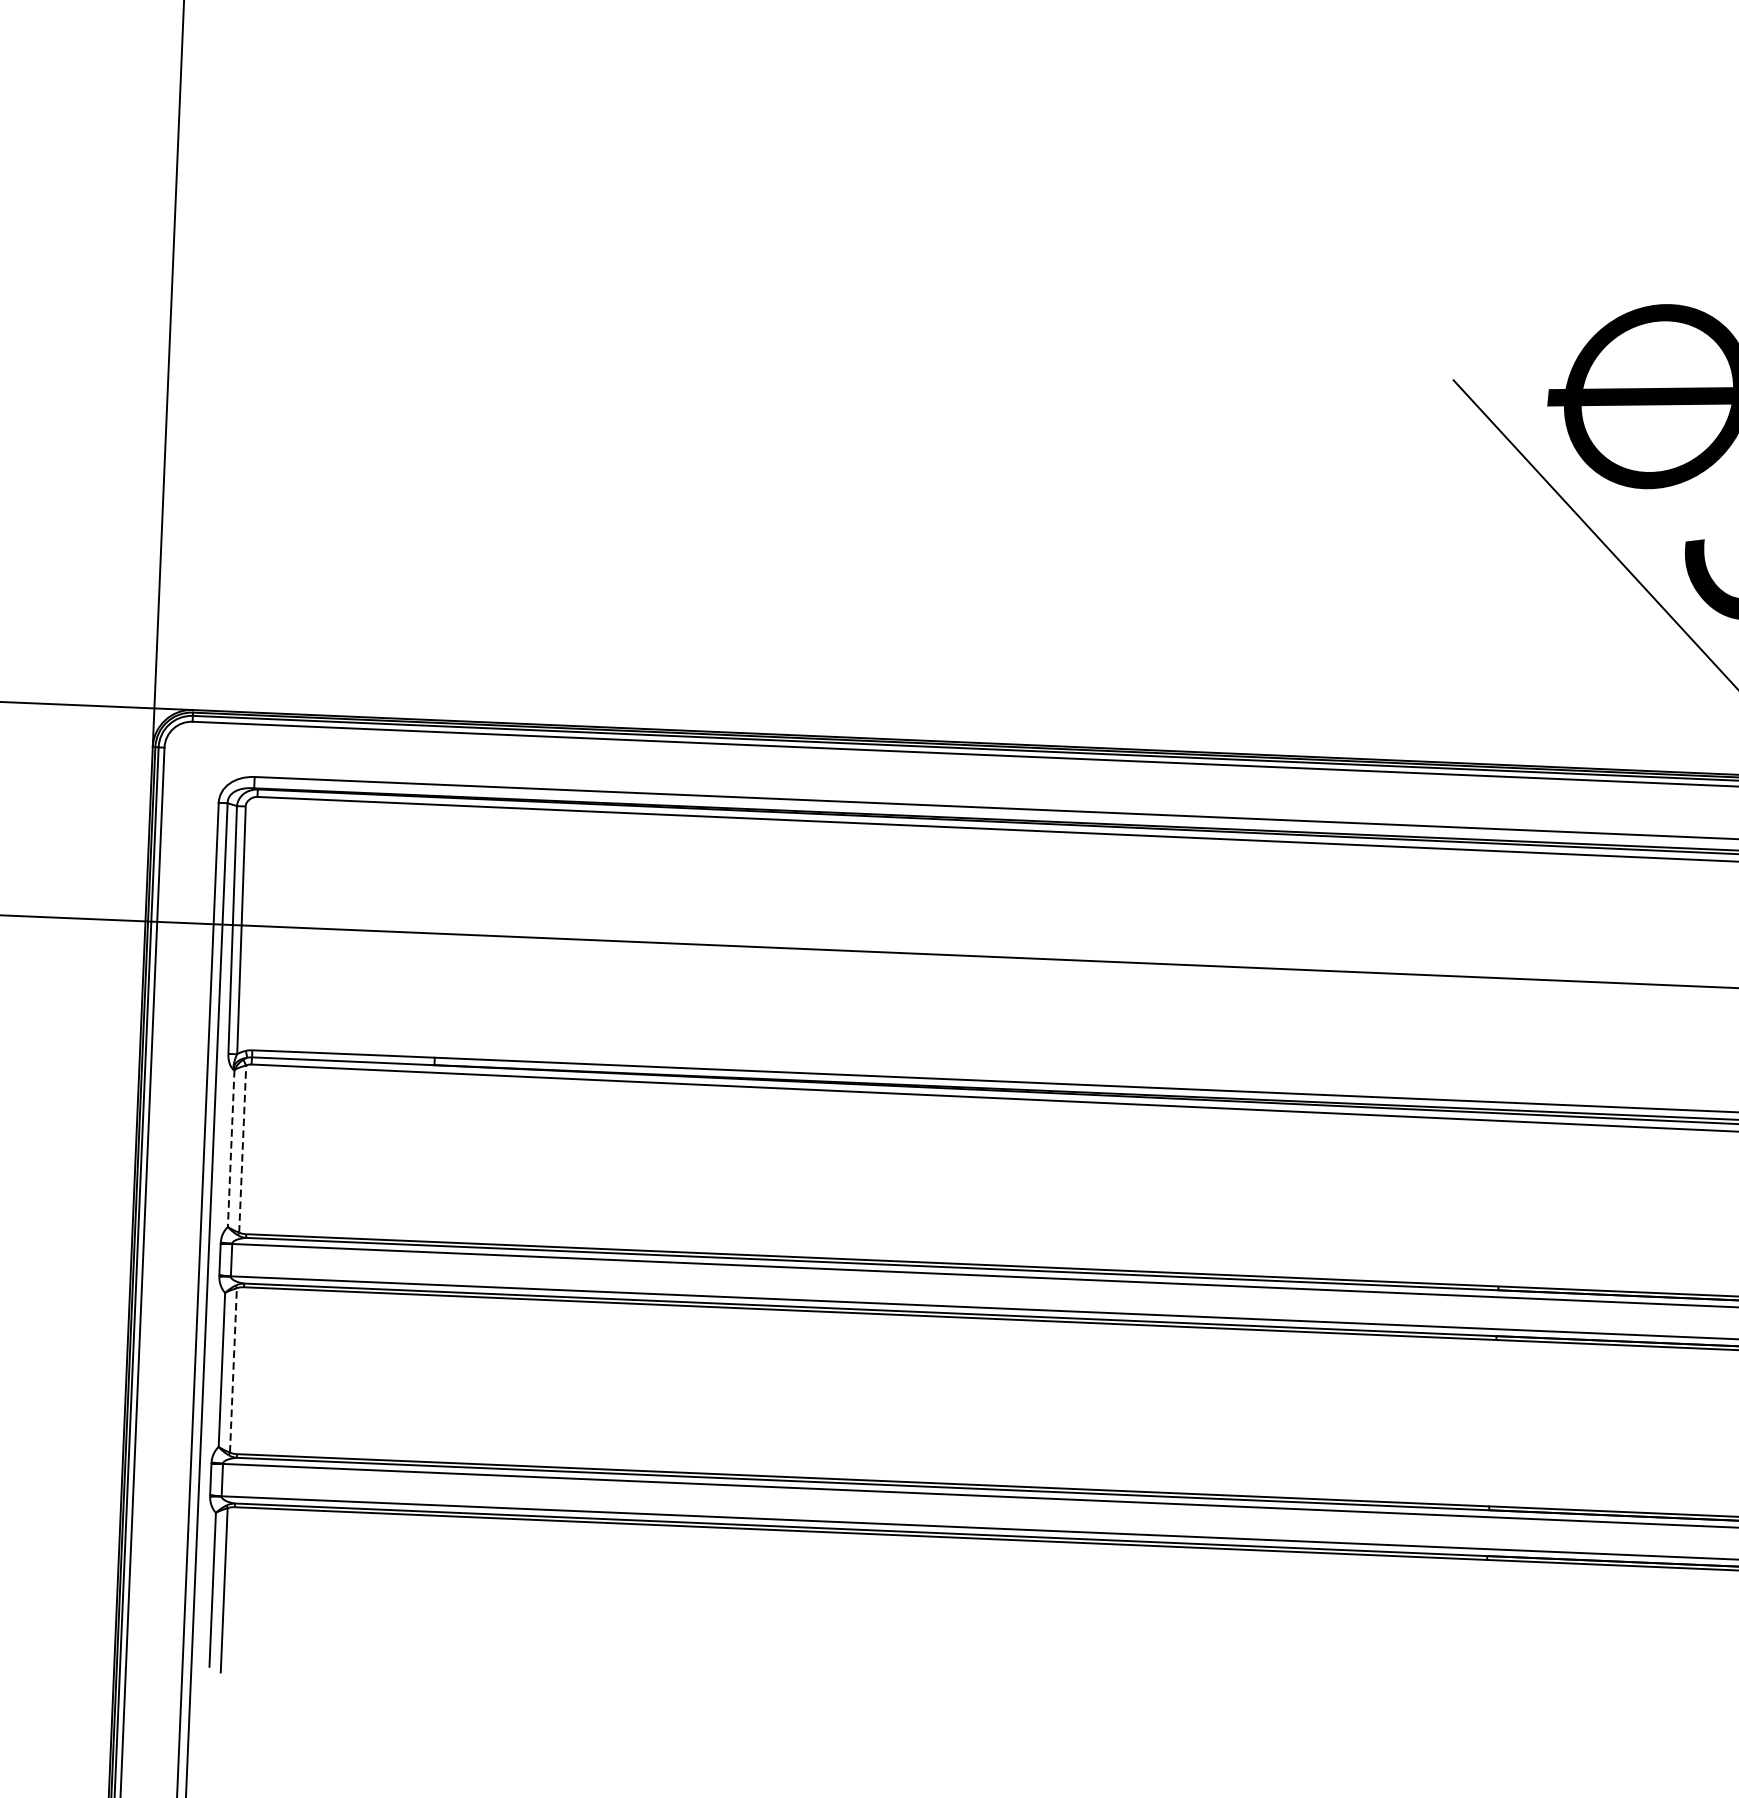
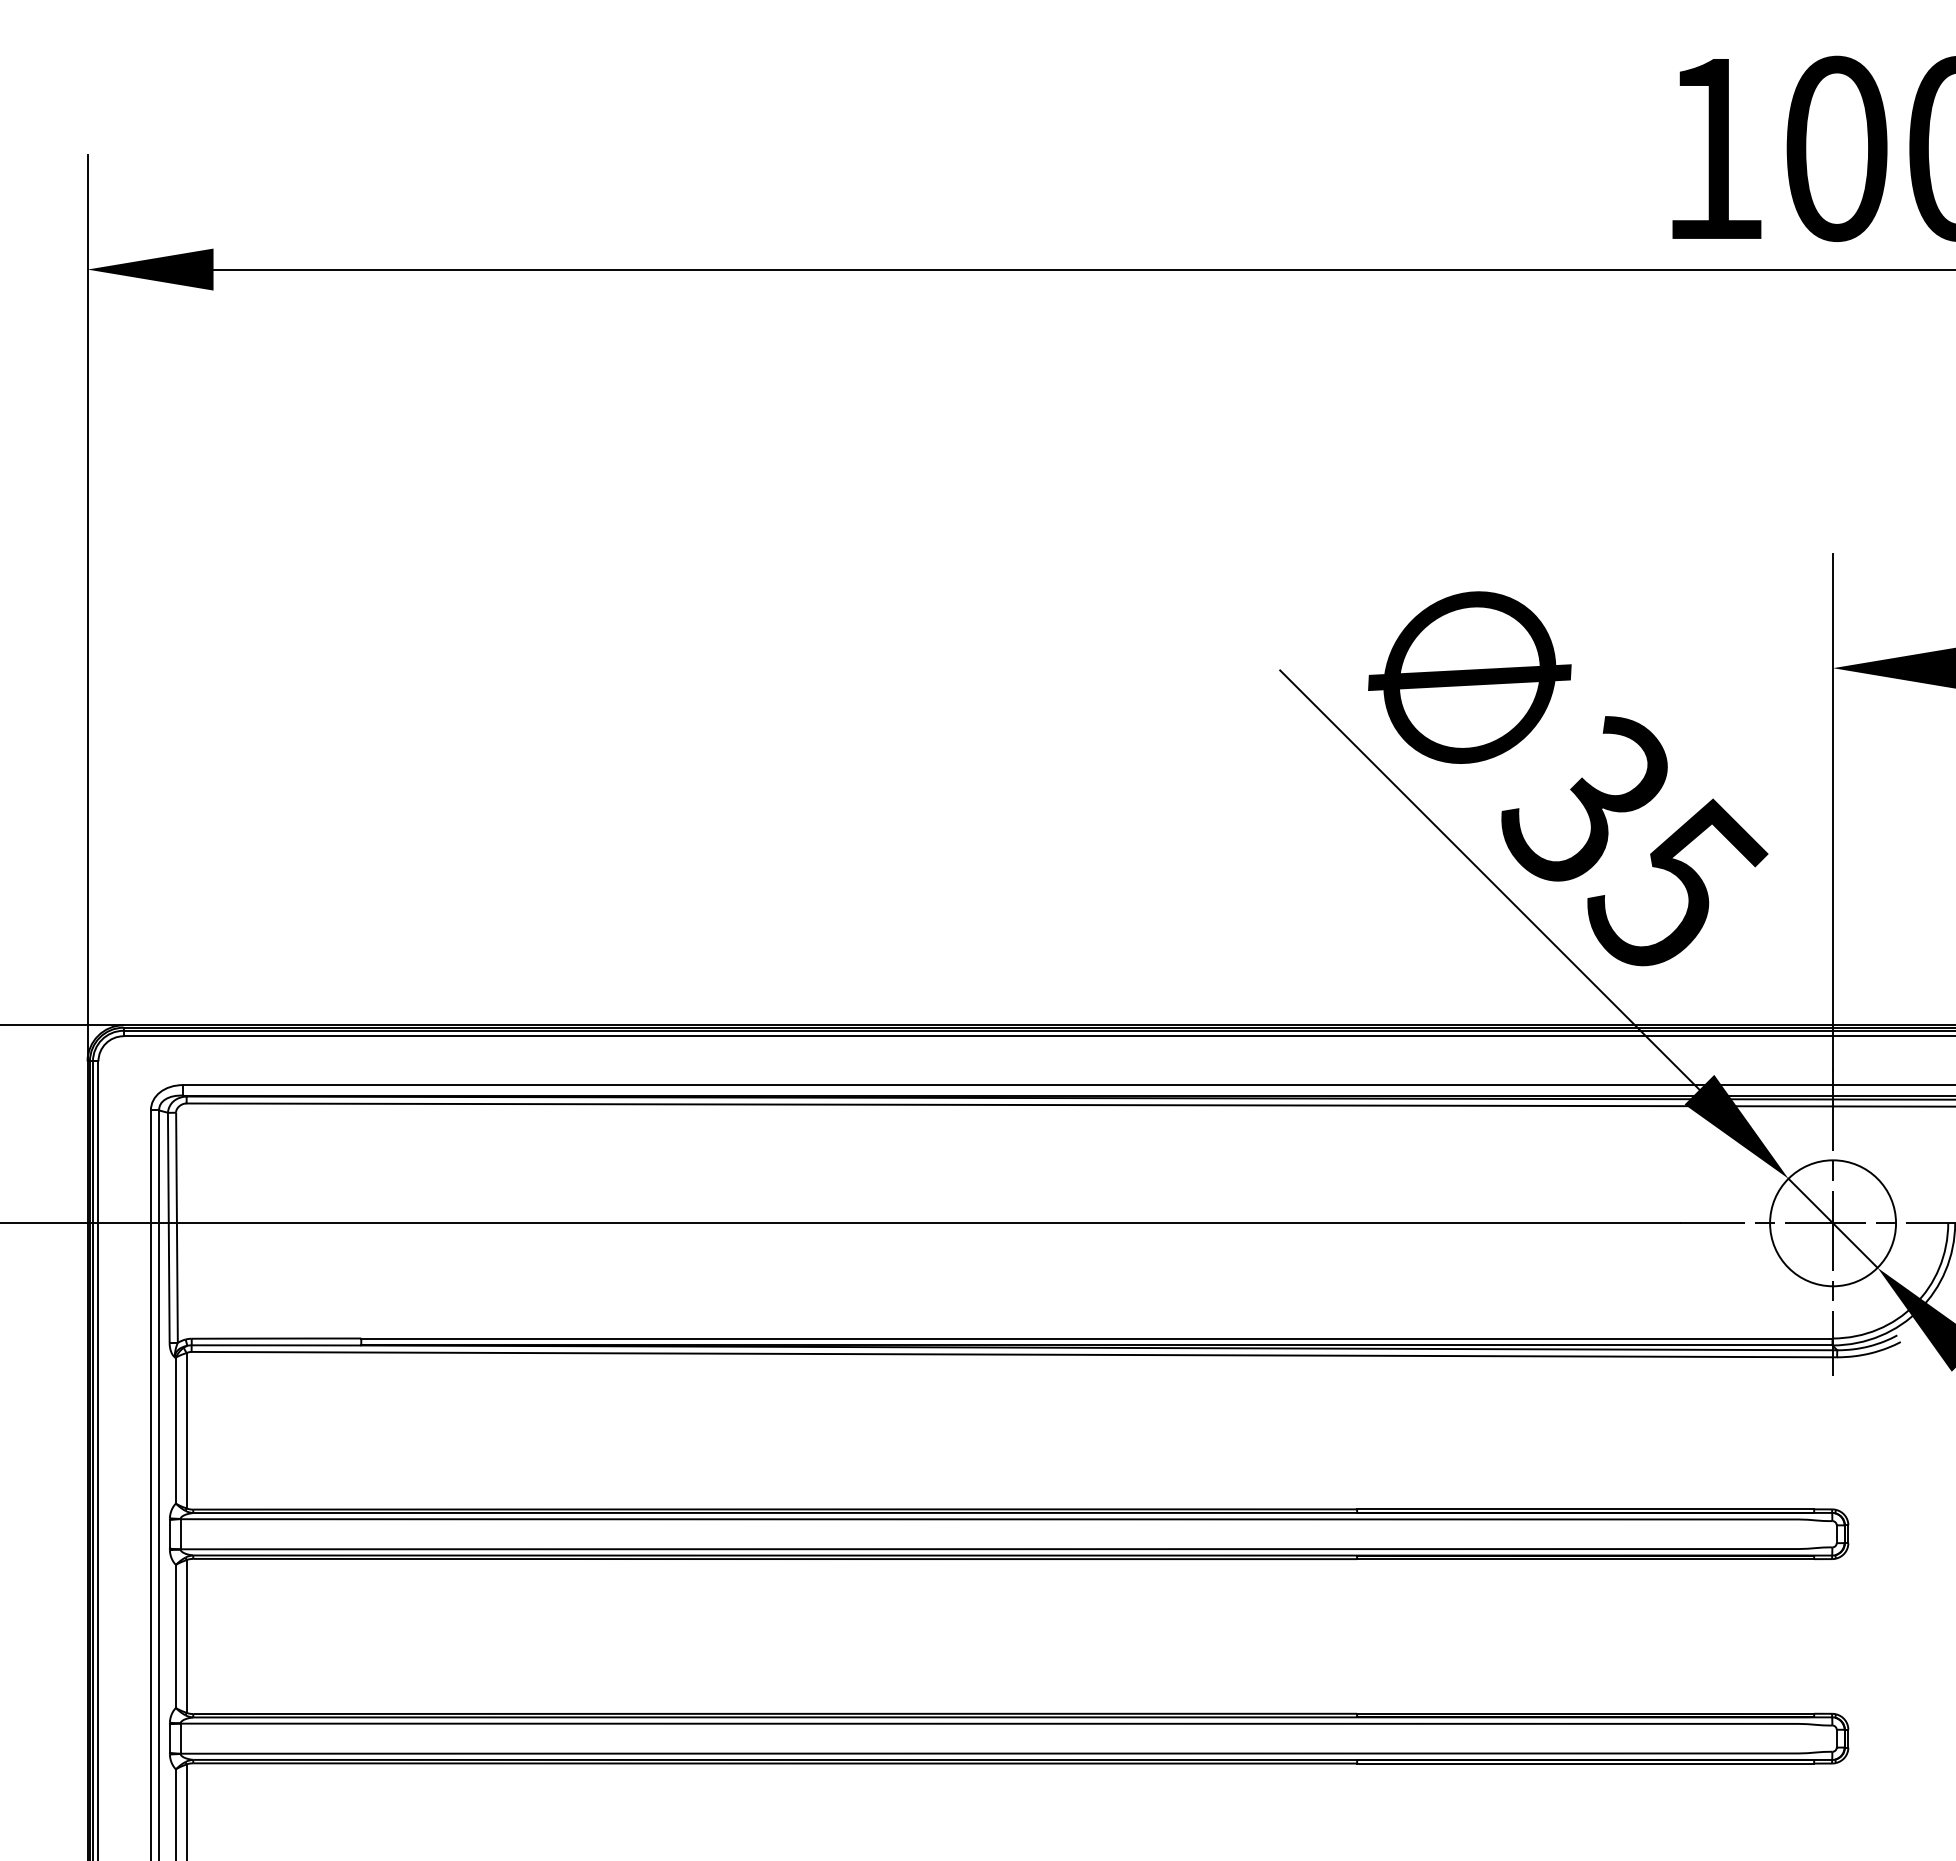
line: (230, 1148) -> (175, 1430), dashed -> solid
line: (242, 1148) -> (186, 1430), dashed -> solid
line: (233, 1369) -> (186, 1635), dashed -> solid

